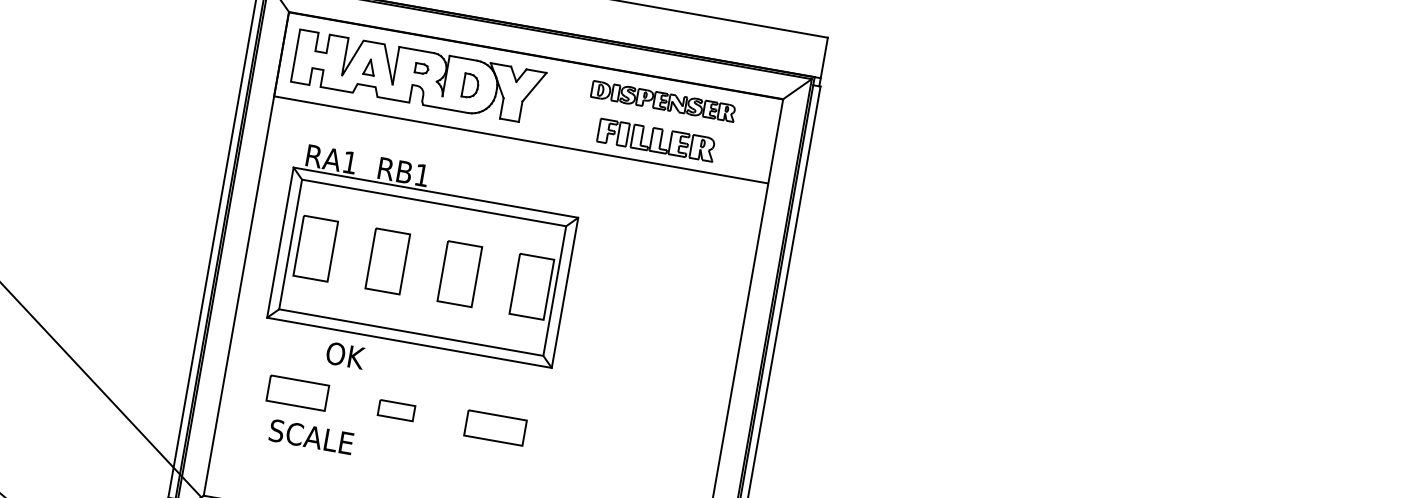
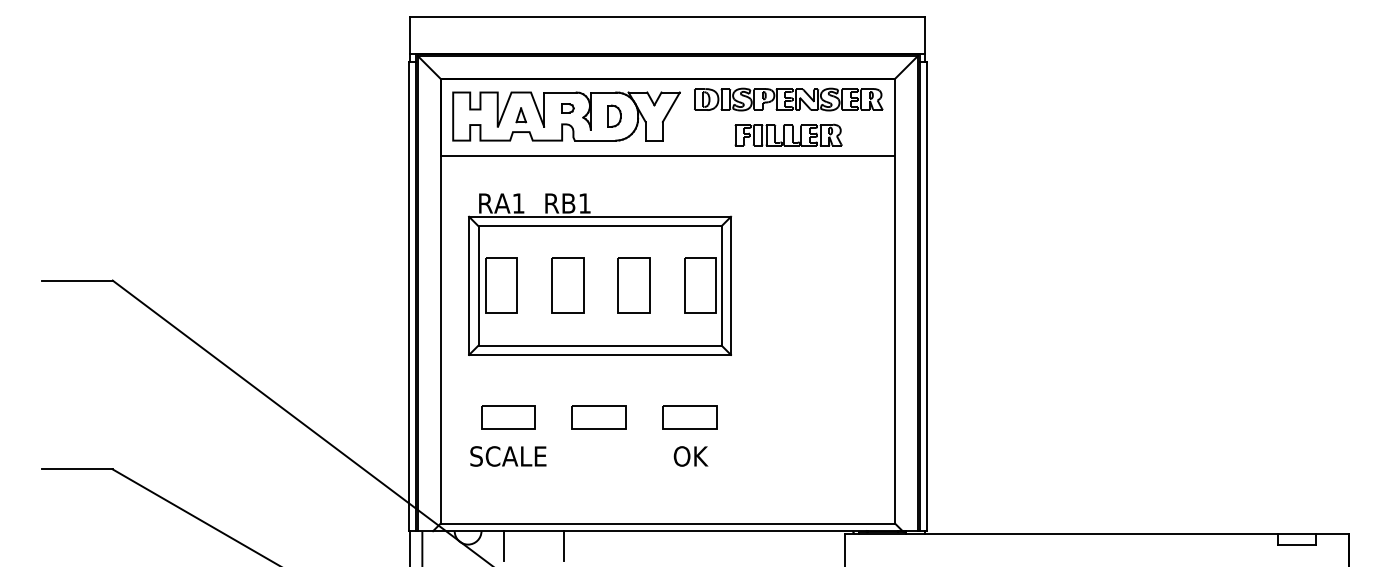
part: (663, 101) -> (788, 99), size x1.43
text: (344, 355) -> (690, 456), moved
part: (395, 410) -> (598, 417), size x1.67
text: (311, 437) -> (508, 456), moved

